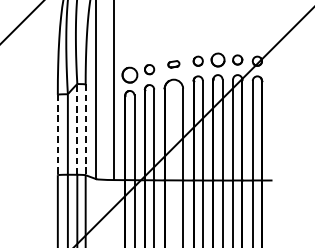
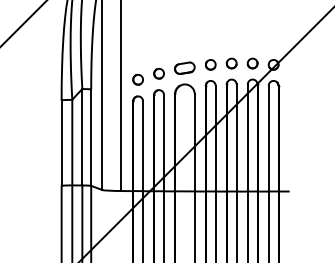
part: (217, 59) -> (231, 63), size x0.71
part: (173, 63) -> (184, 67), size x1.67
part: (129, 75) -> (137, 79), size x0.62
line: (77, 128) -> (82, 136), dashed -> solid
line: (85, 130) -> (91, 138), dashed -> solid
line: (57, 135) -> (61, 143), dashed -> solid

